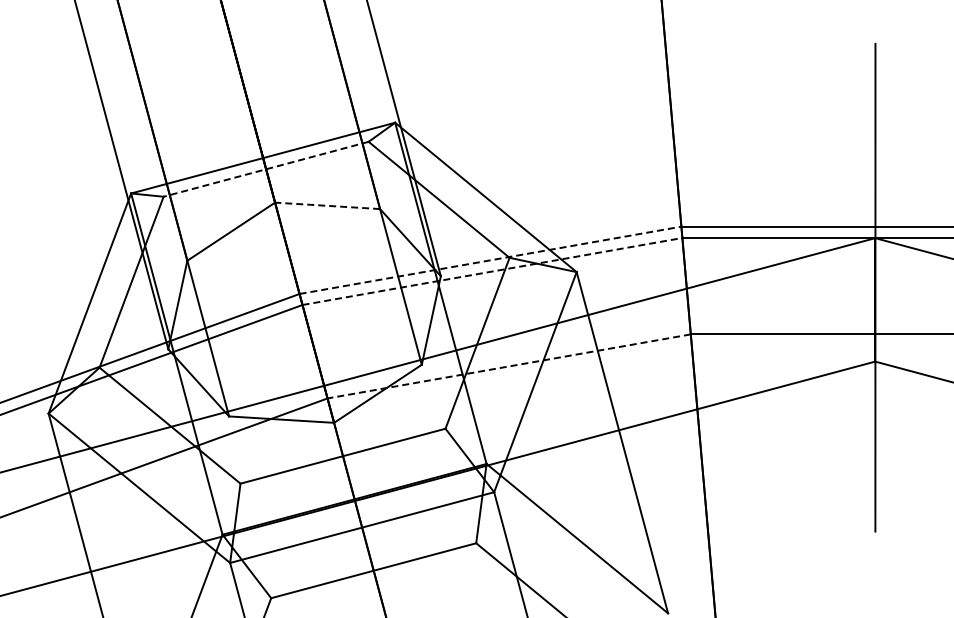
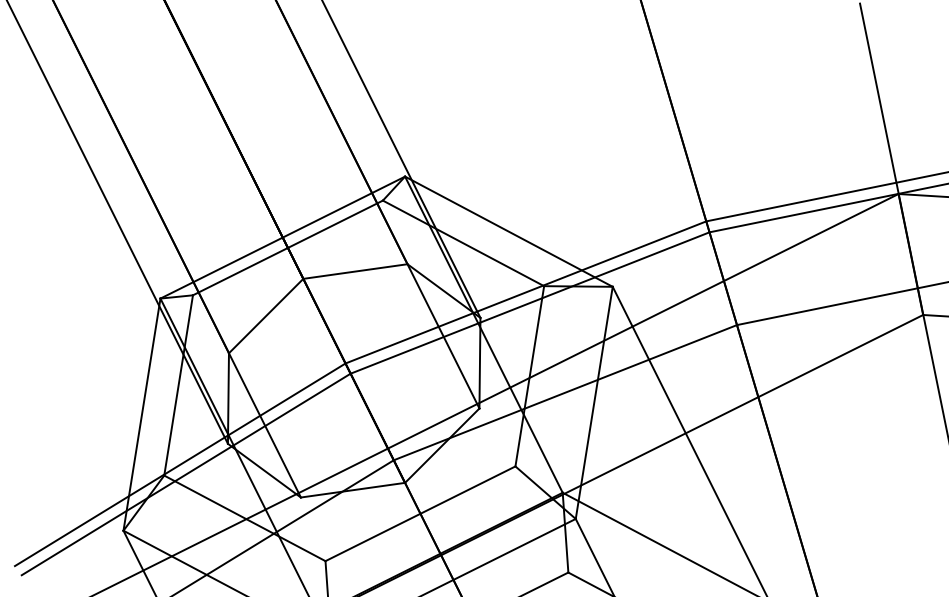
line: (265, 169) -> (287, 248), dashed -> solid
line: (327, 205) -> (355, 271), dashed -> solid
line: (490, 260) -> (525, 292), dashed -> solid
line: (492, 271) -> (530, 302), dashed -> solid
line: (508, 366) -> (564, 392), dashed -> solid

